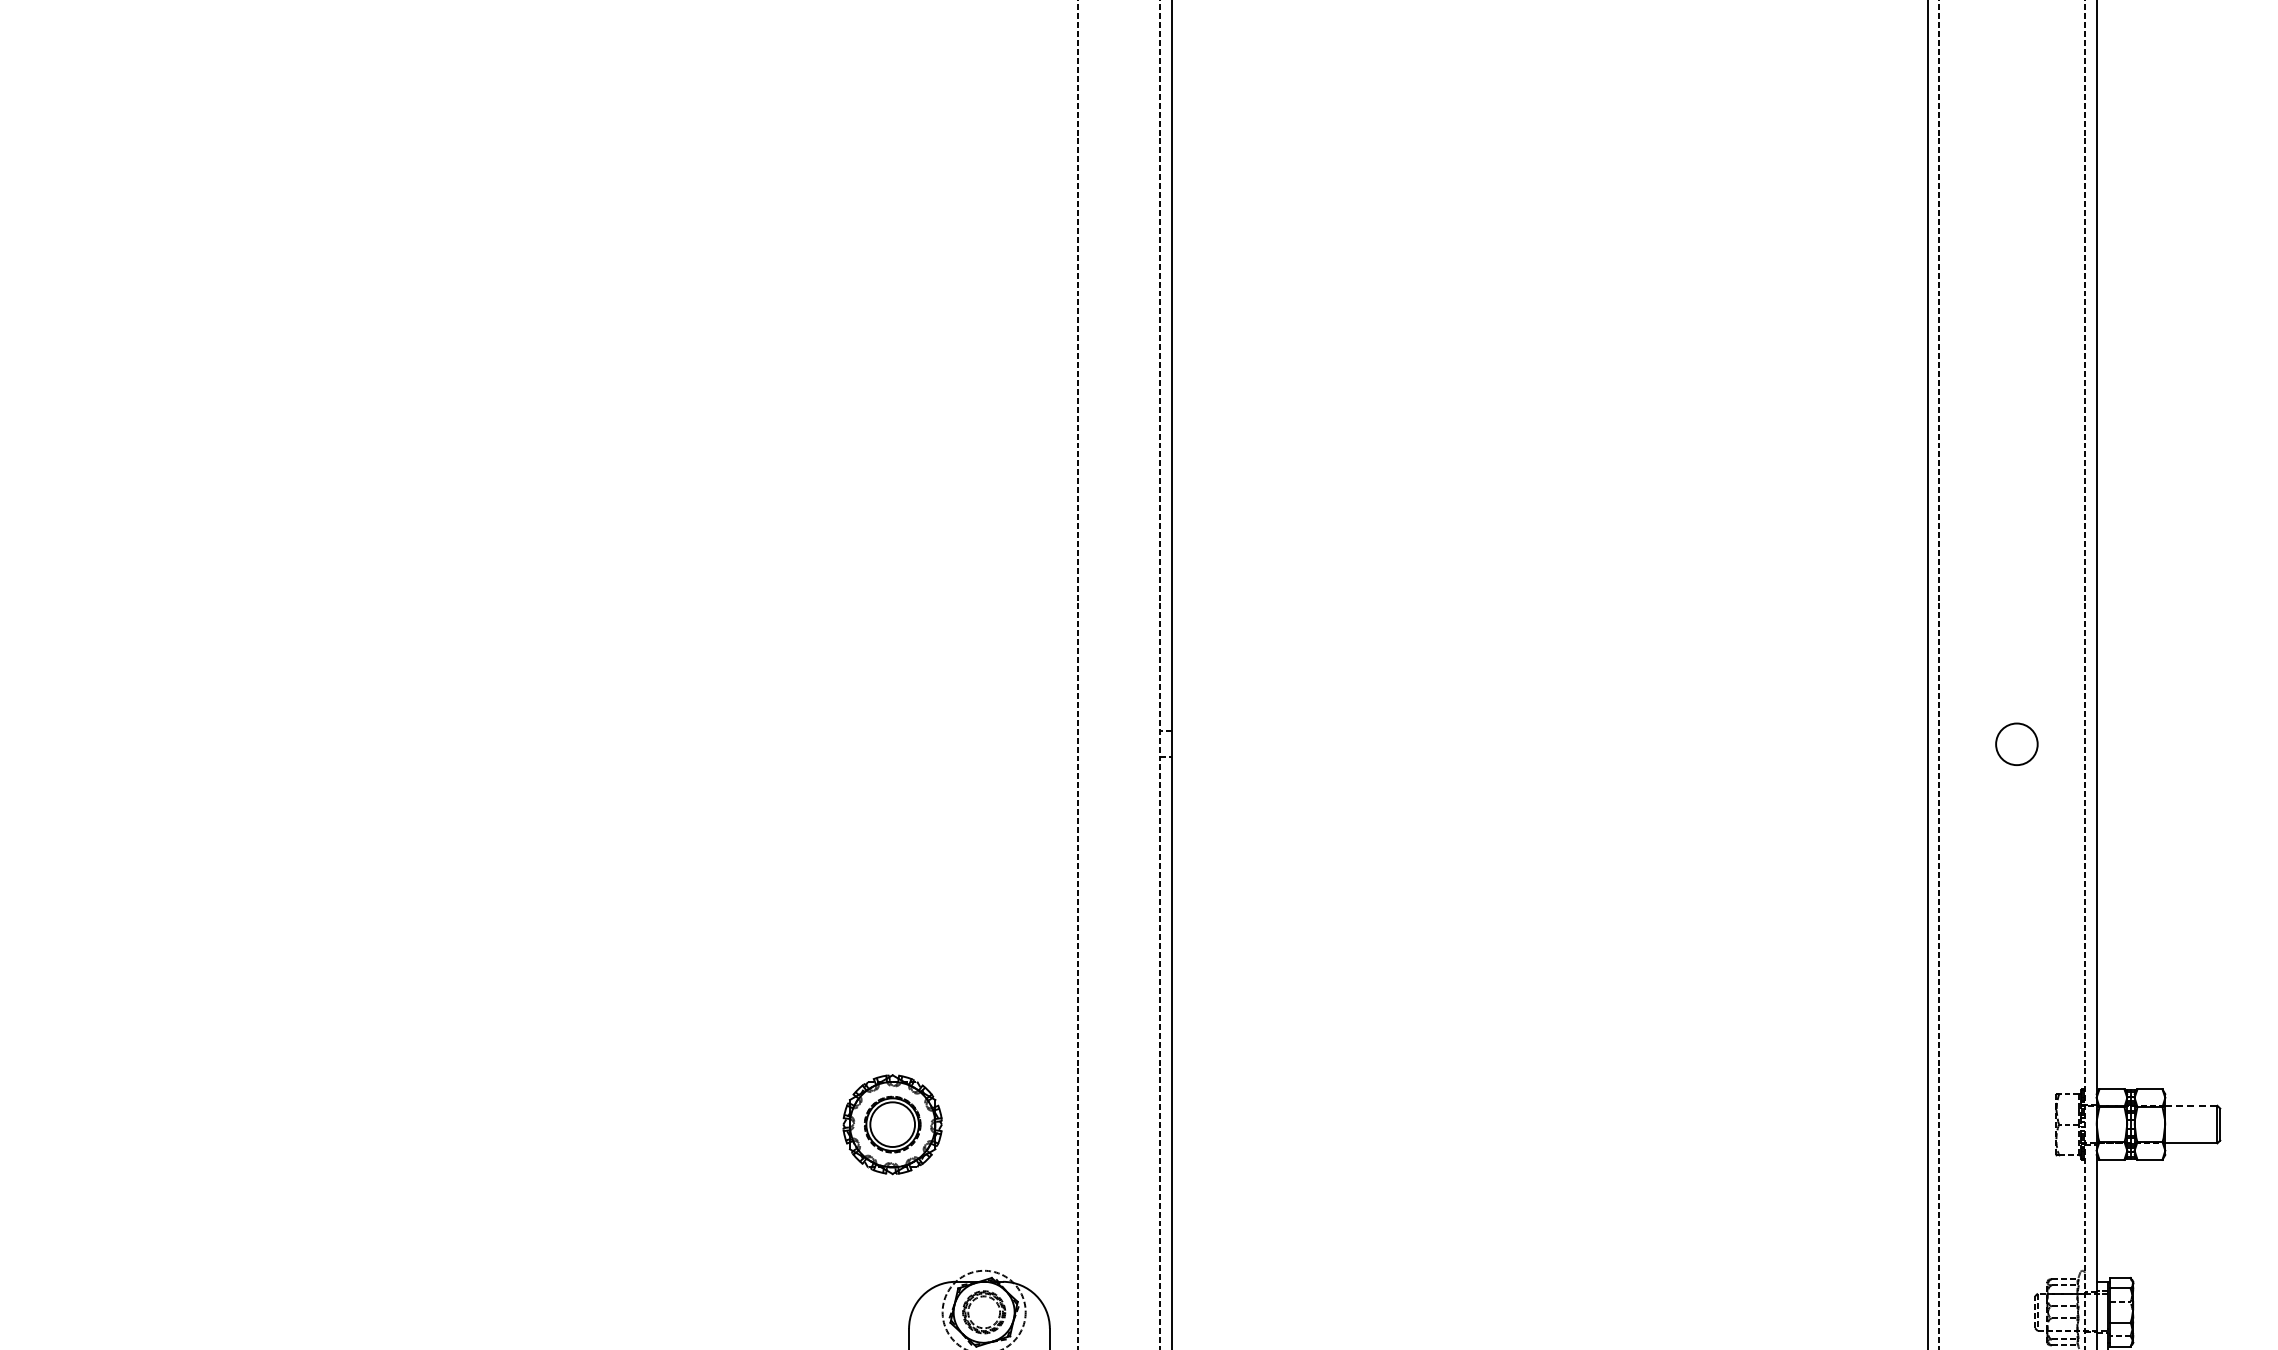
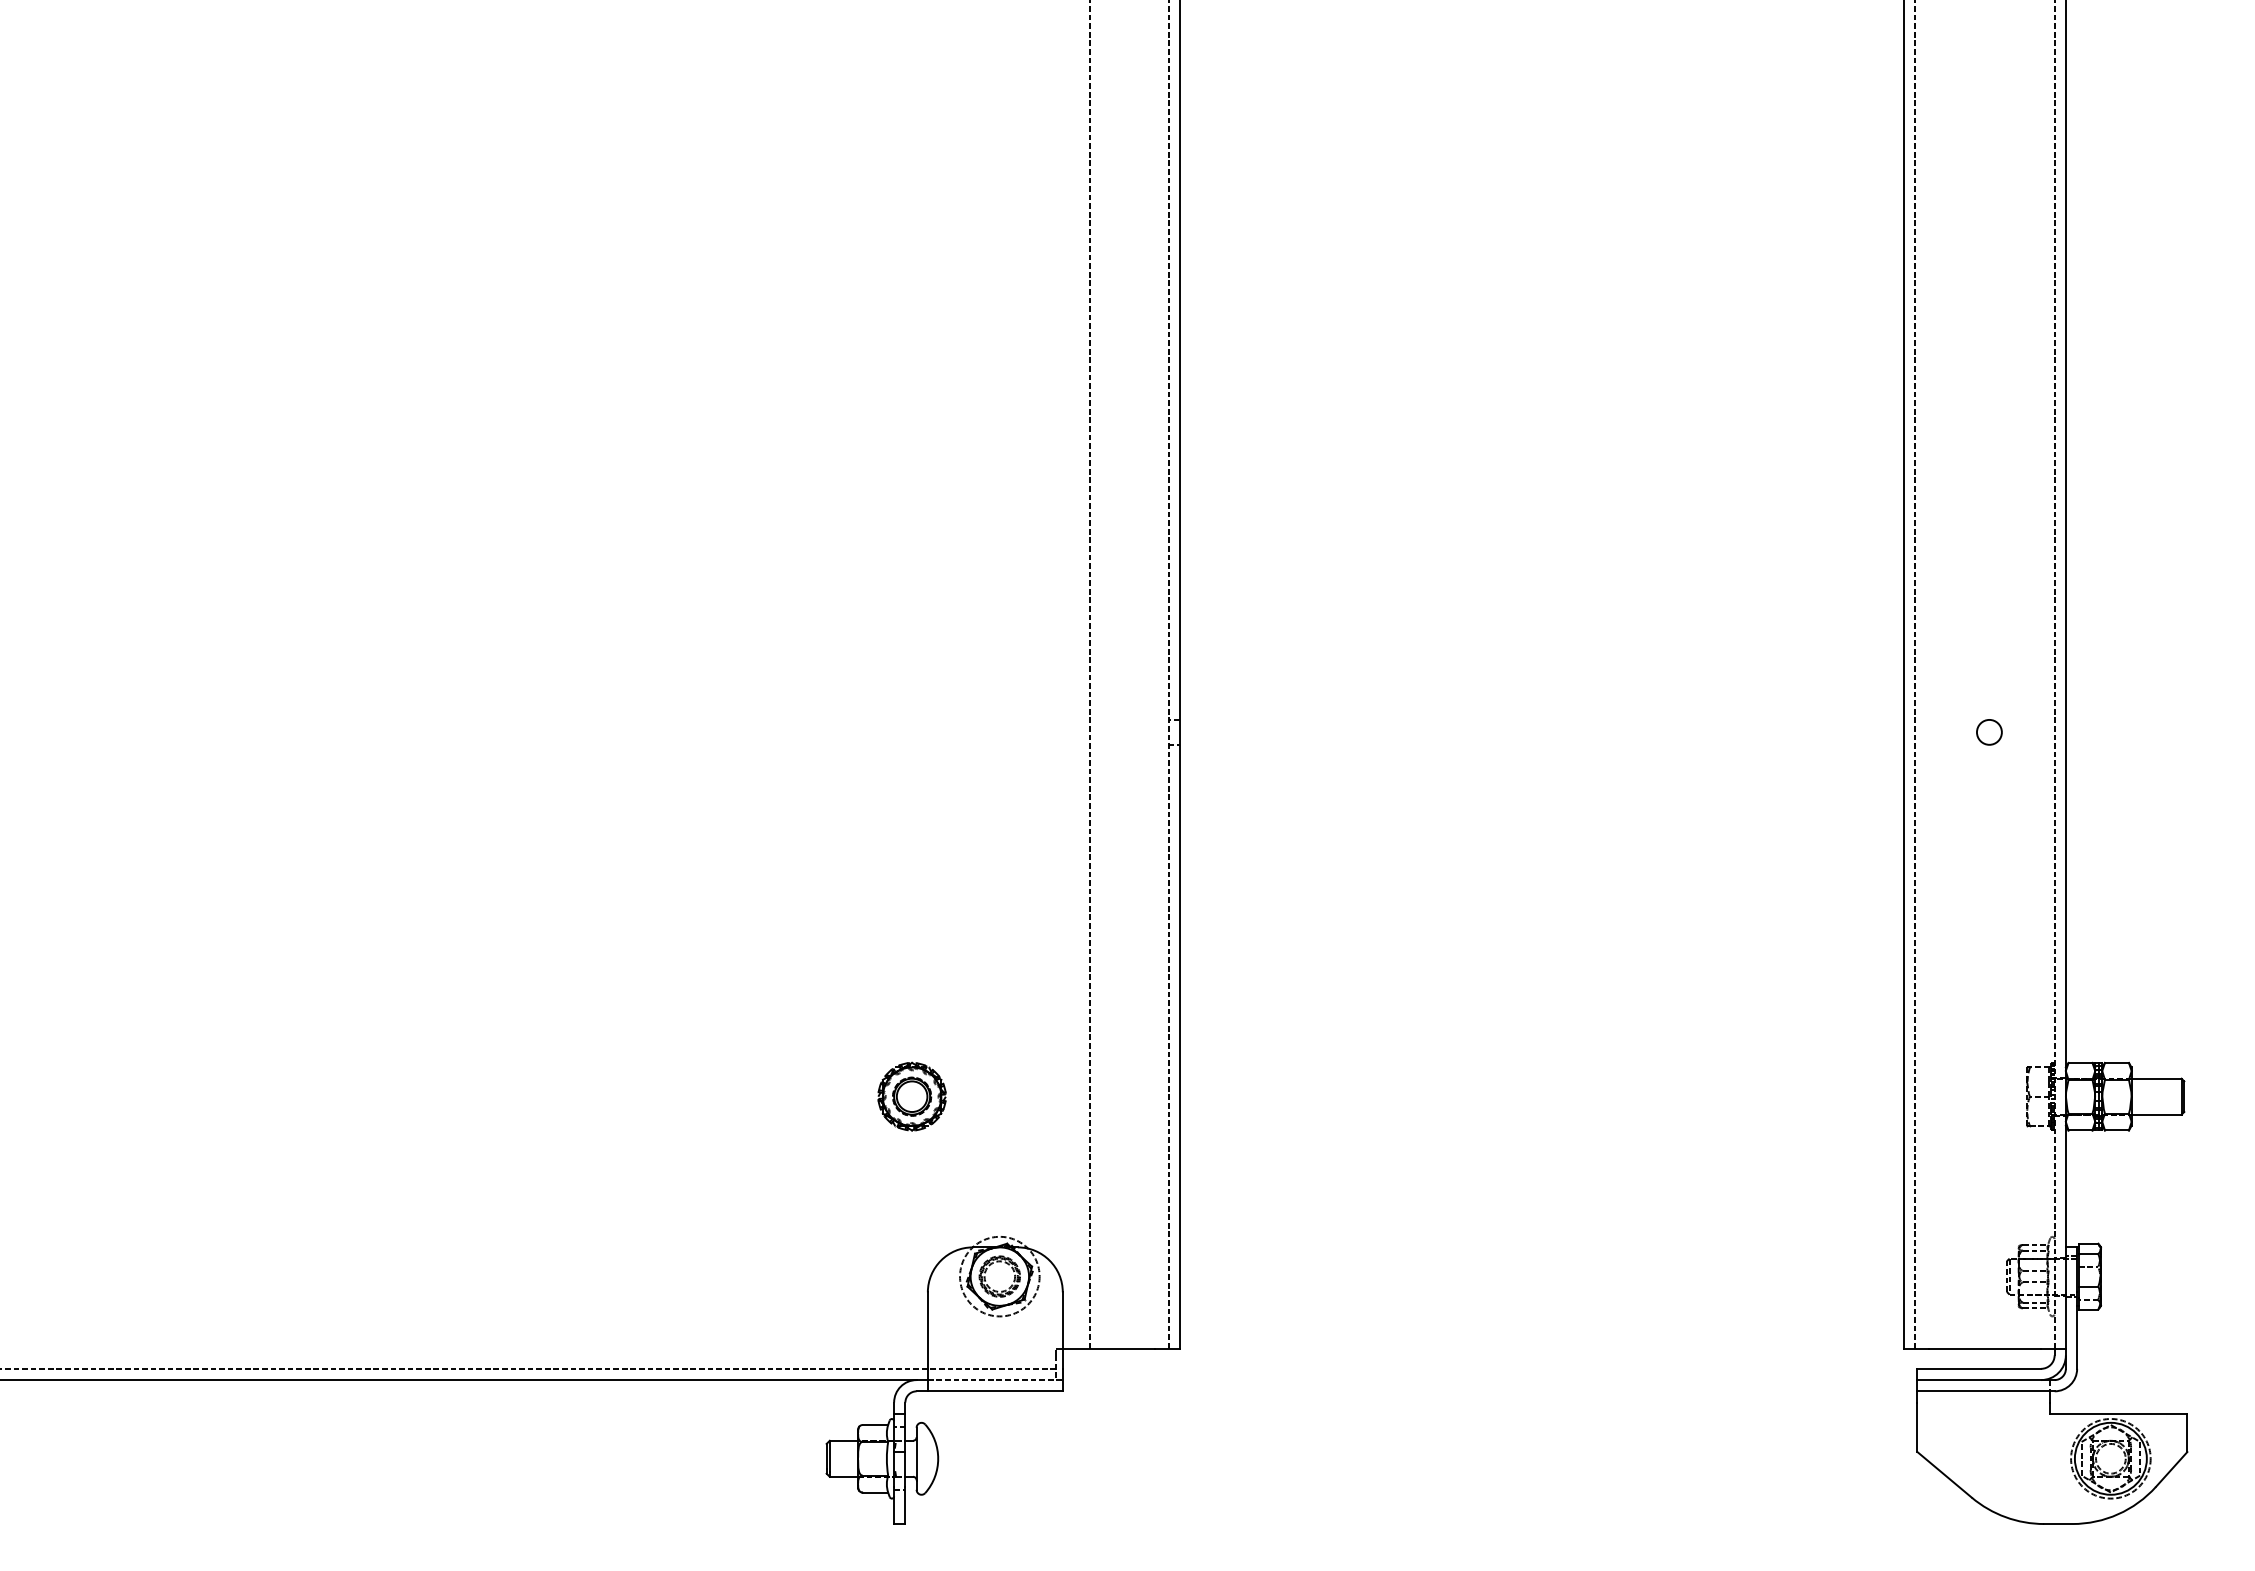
circle: (2015, 743) -> (1988, 731), size x0.62
line: (2191, 1105) -> (2156, 1078), dashed -> solid
part: (891, 1124) -> (911, 1096), size x0.71

